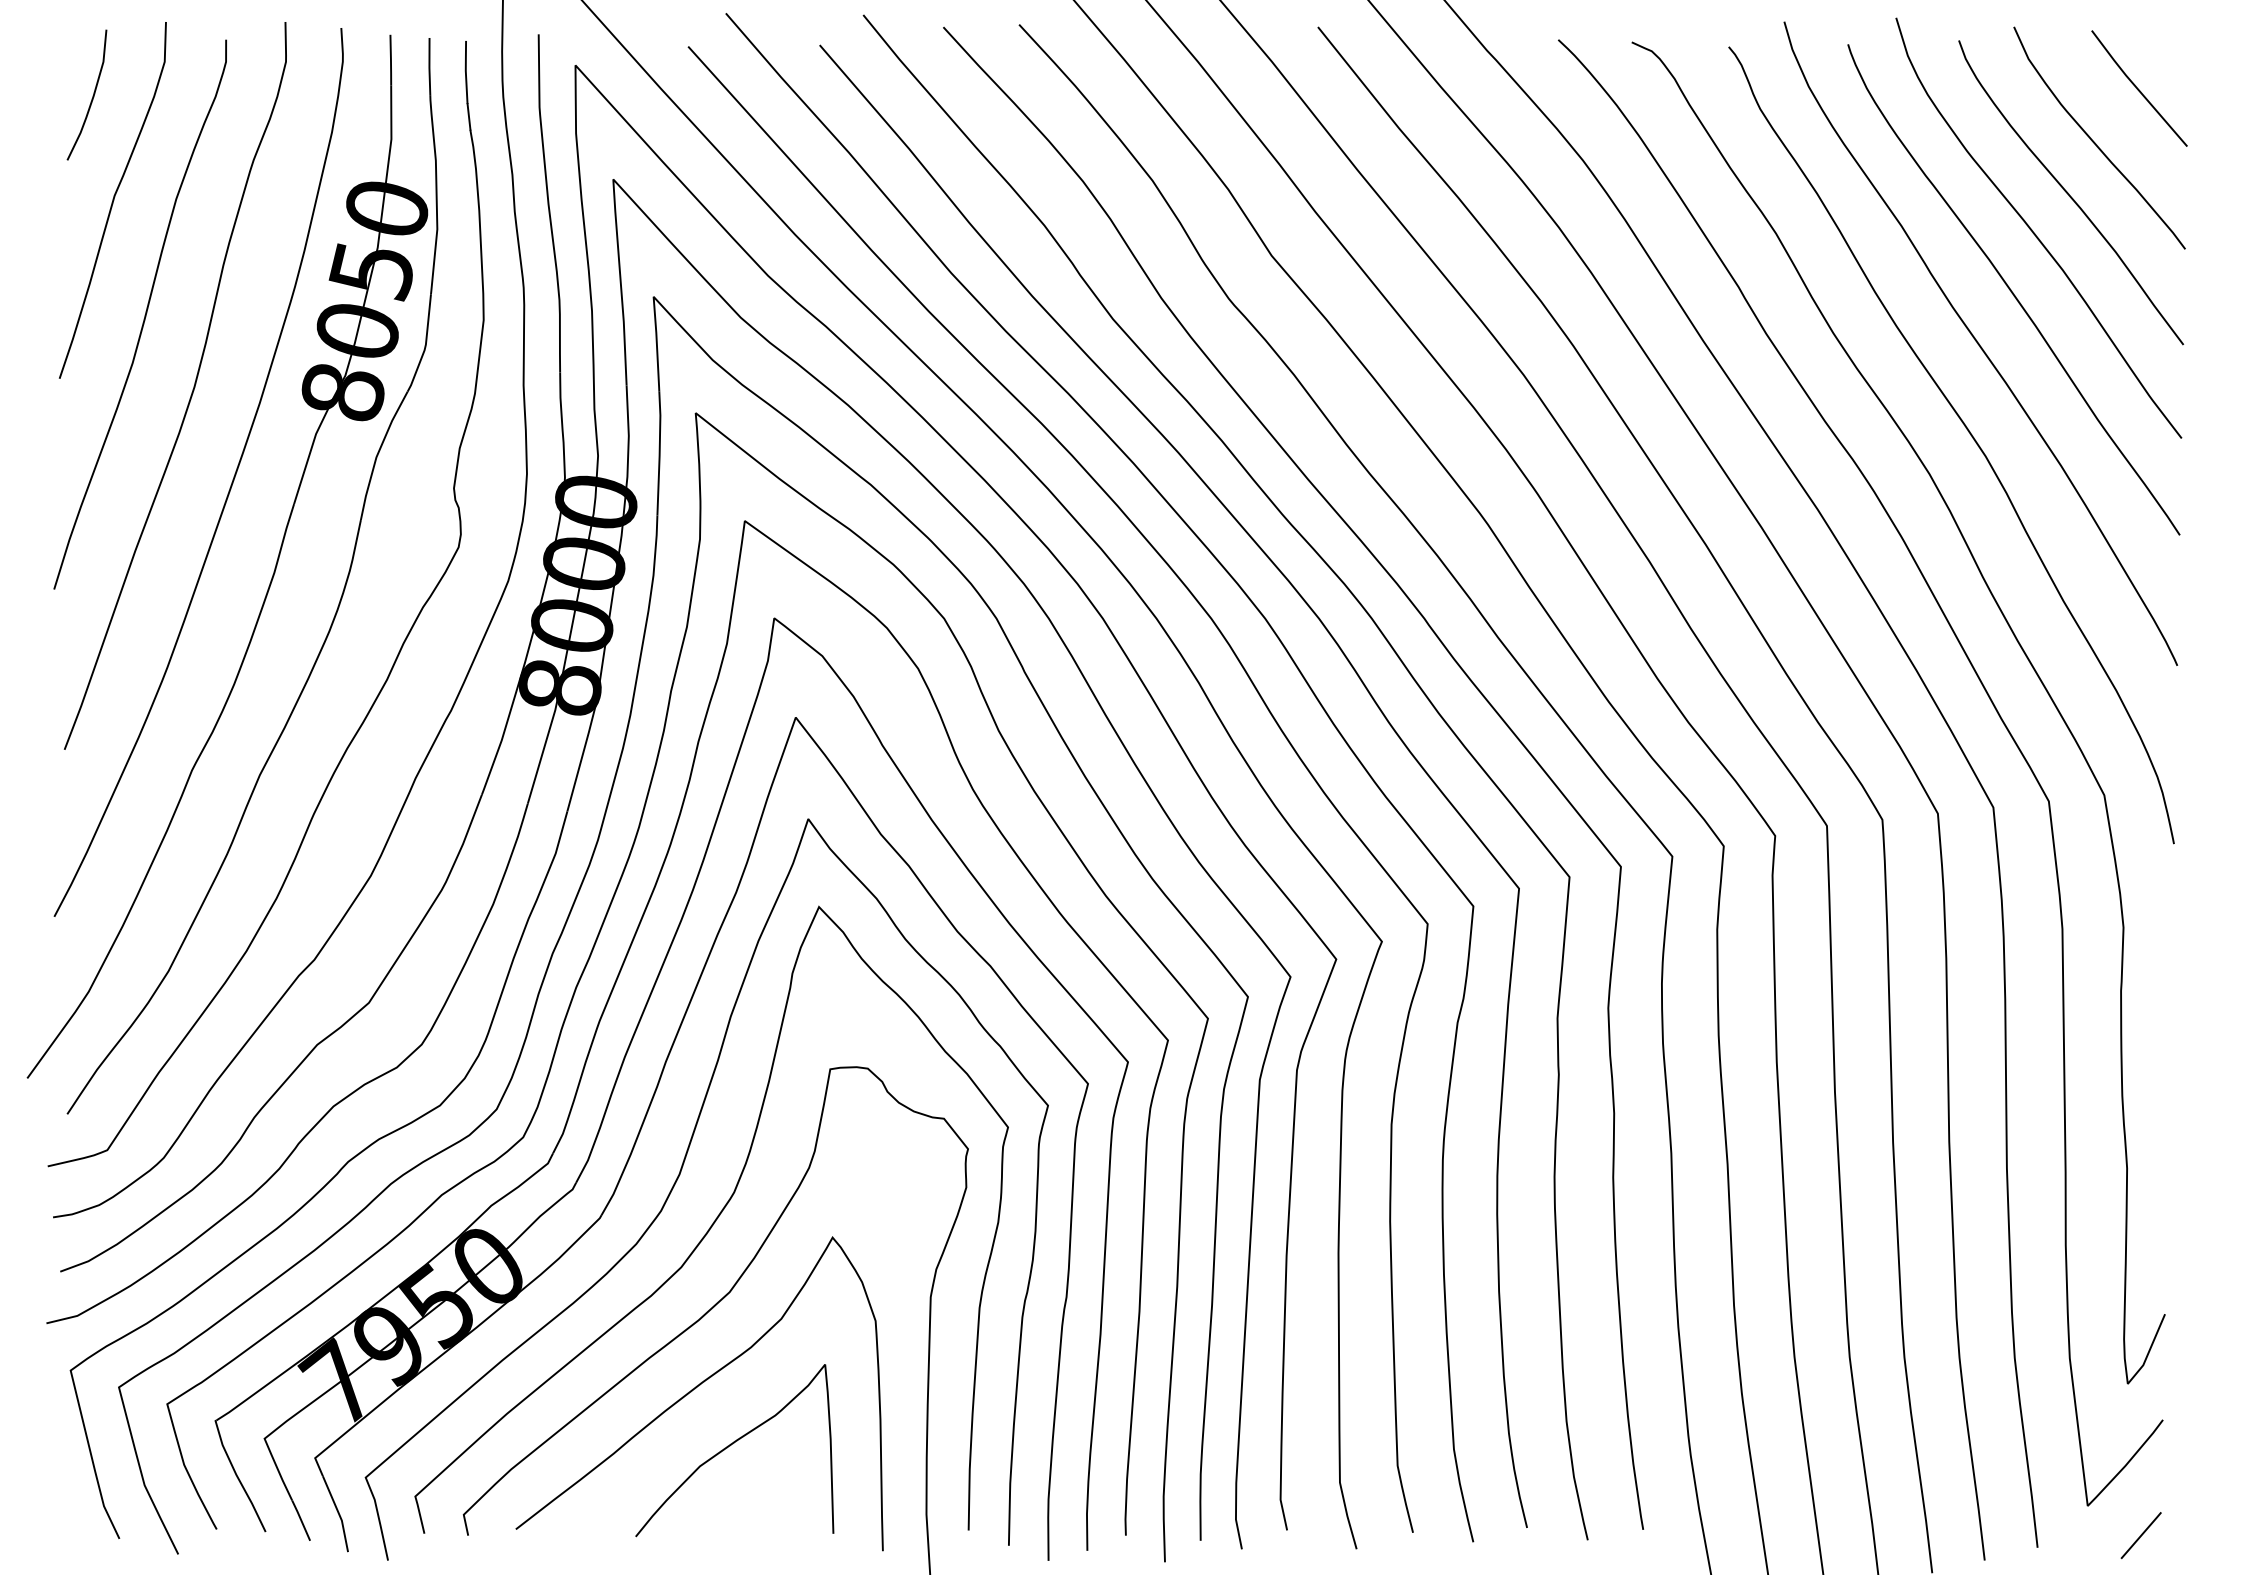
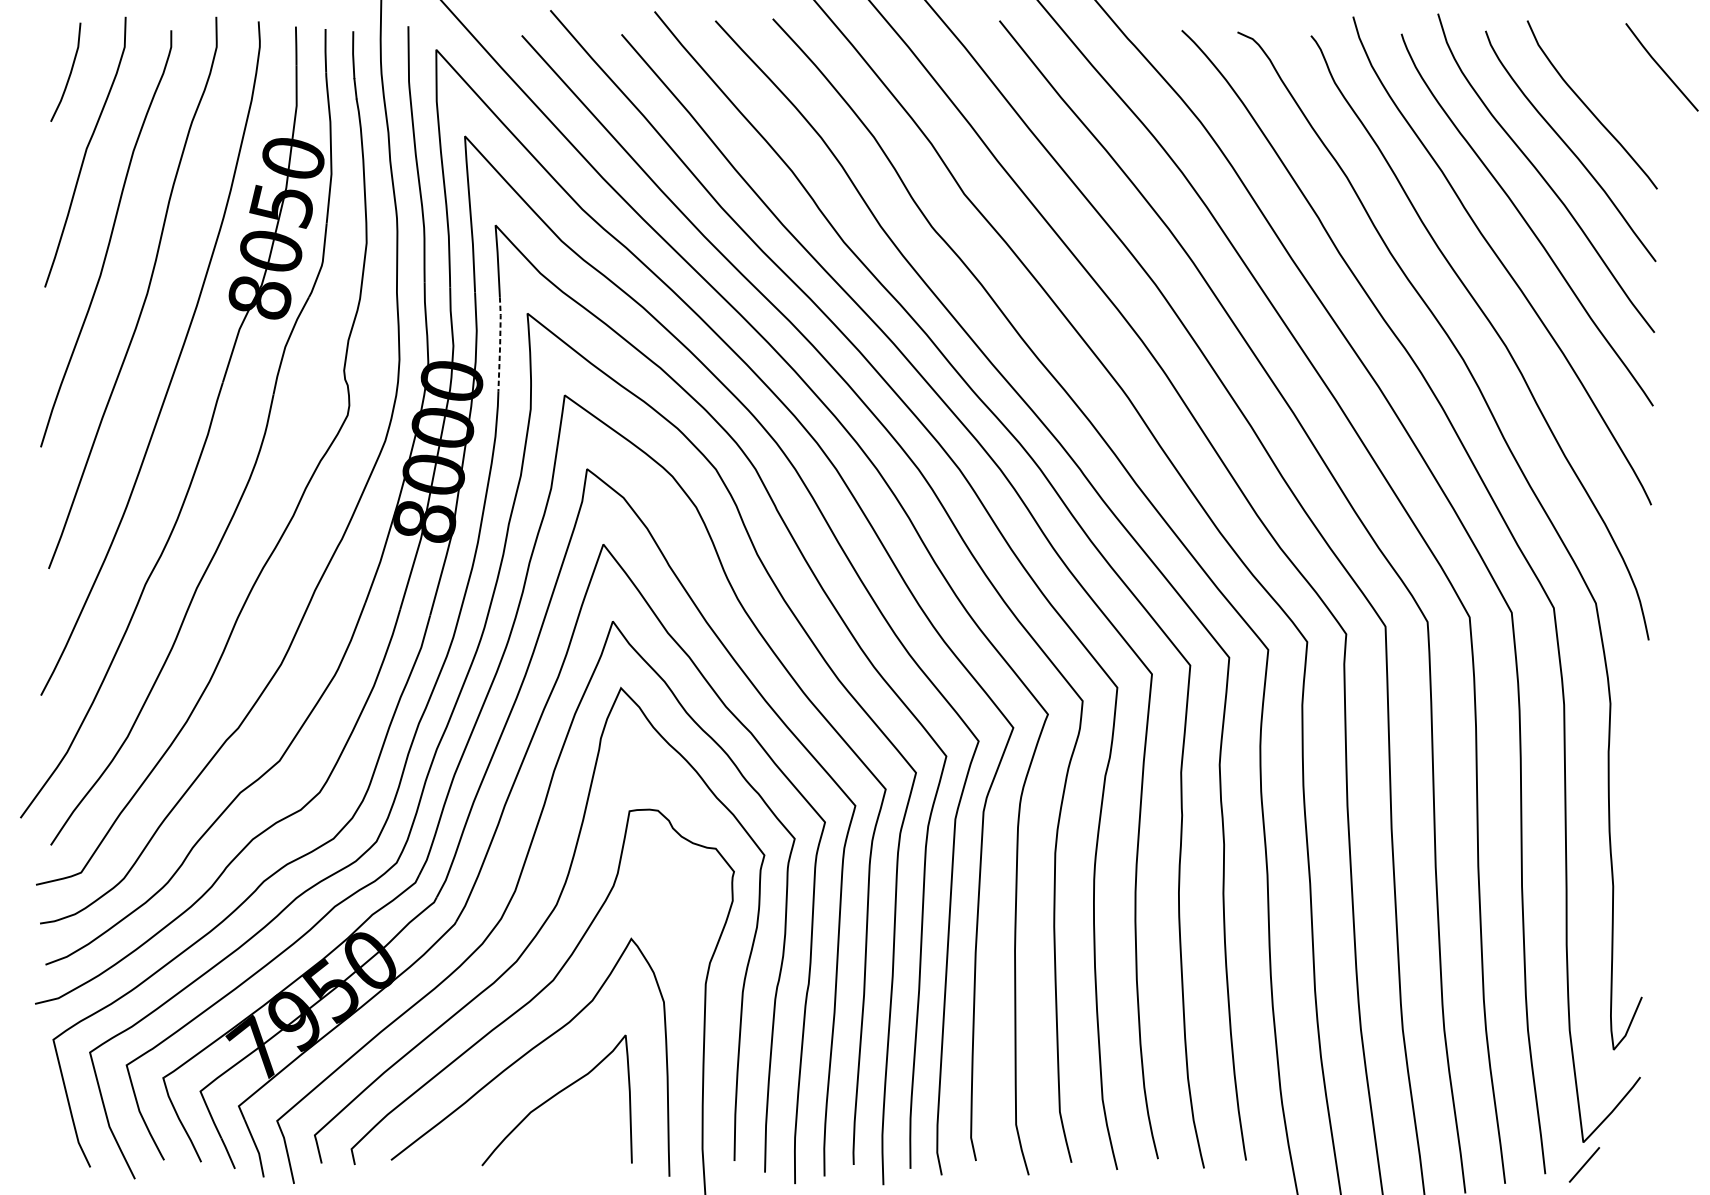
line: (2138, 88) -> (1661, 67), moved
line: (659, 453) -> (500, 344), solid -> dashed
line: (2140, 1535) -> (1583, 1164), moved

